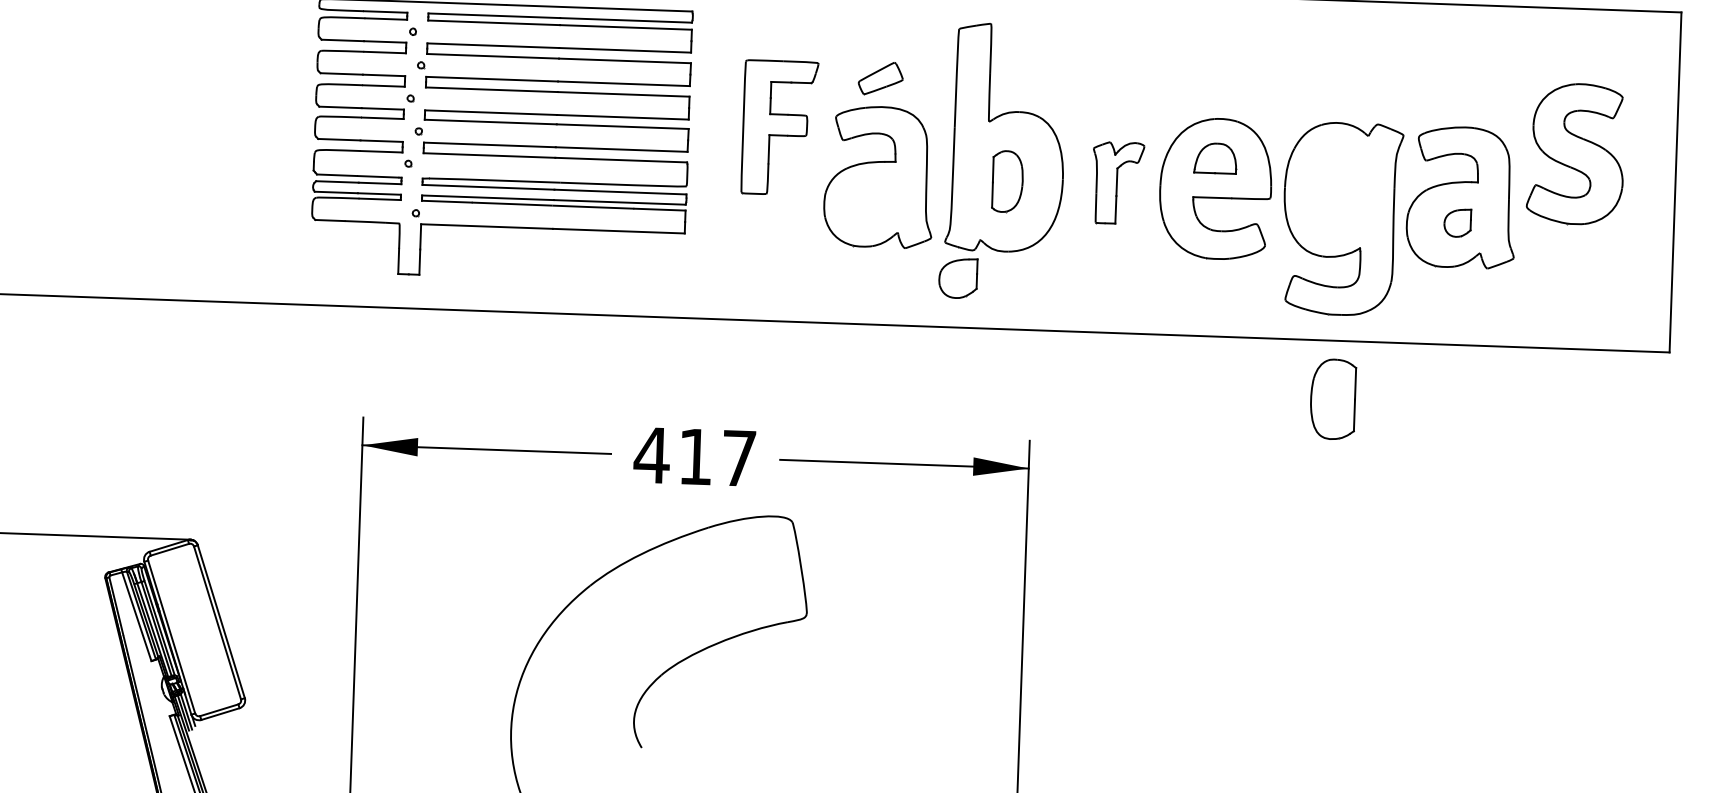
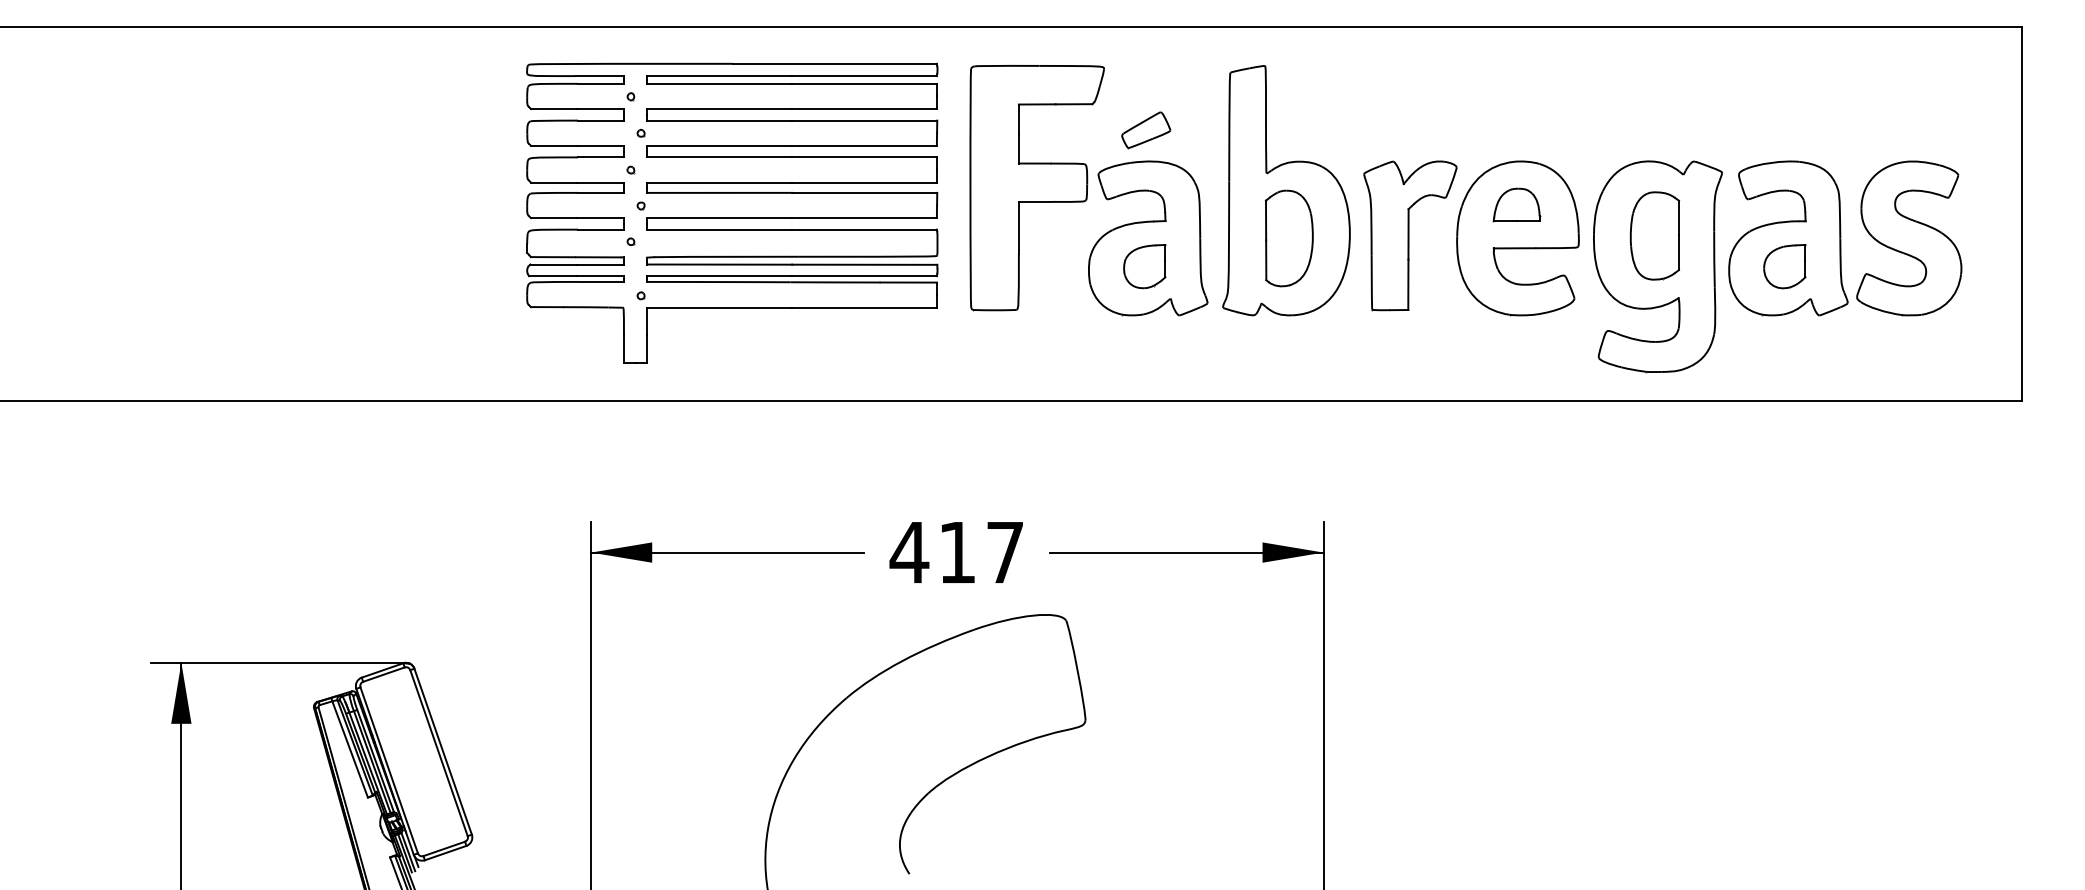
part: (779, 128) -> (1036, 188), size x1.67
part: (1576, 154) -> (1909, 238), moved
part: (1007, 181) -> (1289, 238), size x1.43
part: (1117, 182) -> (1410, 235), size x1.67
part: (1457, 222) -> (1784, 266), size x1.43
part: (957, 278) -> (1144, 266), moved
part: (1332, 398) -> (1654, 235), moved

